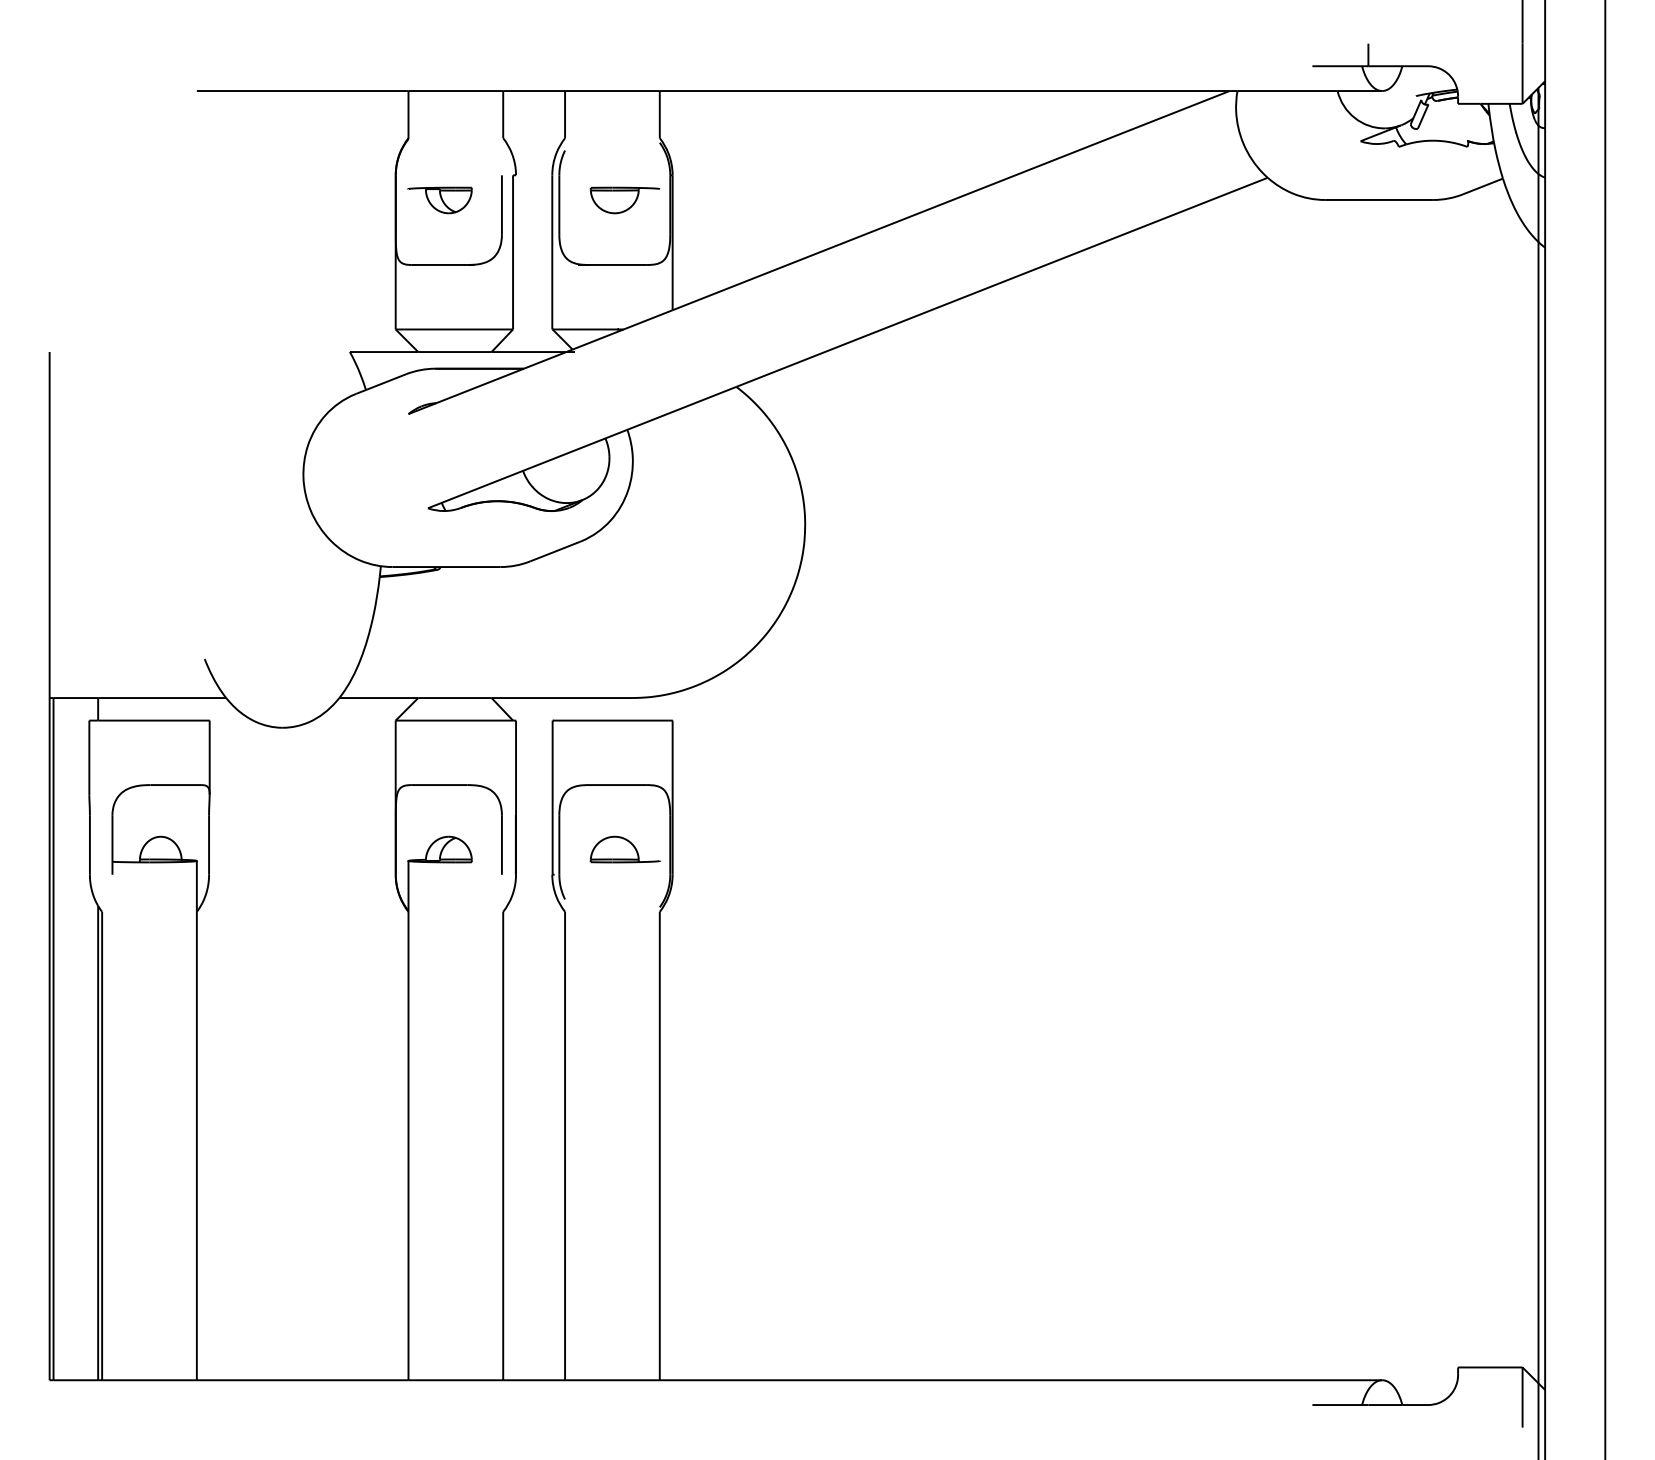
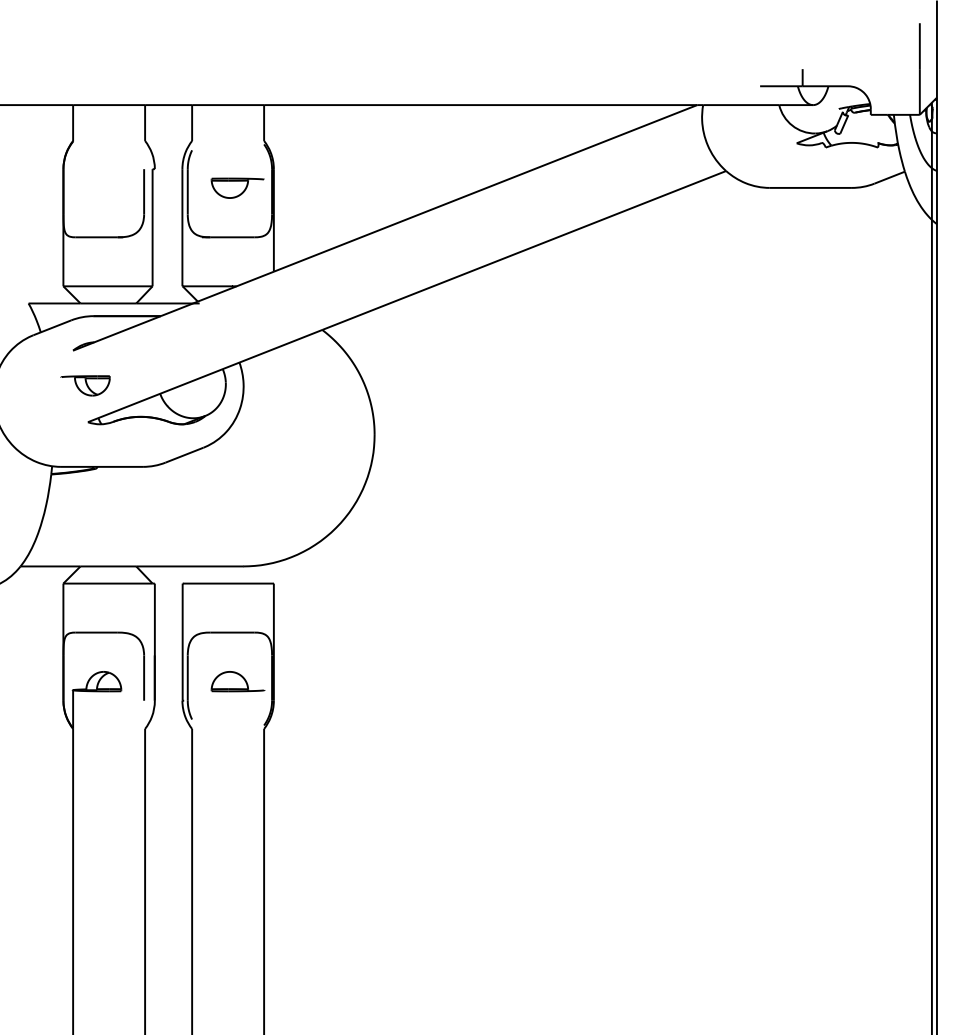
part: (439, 200) -> (85, 385), moved

